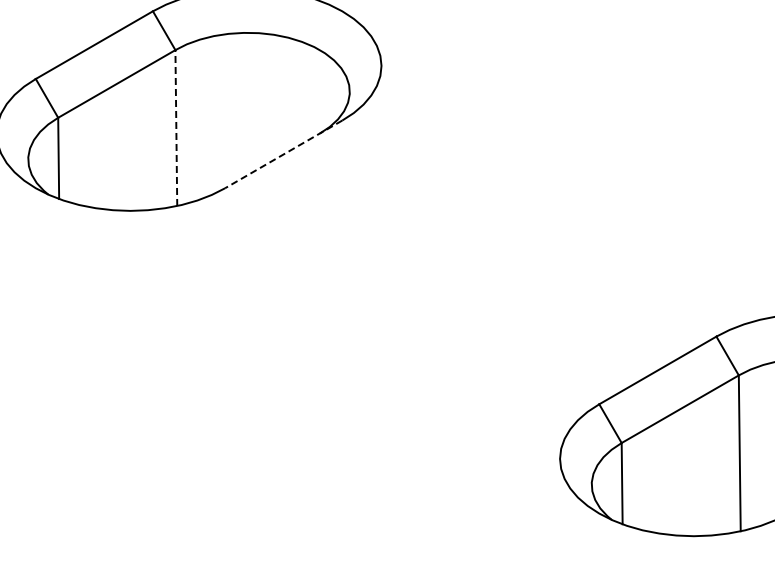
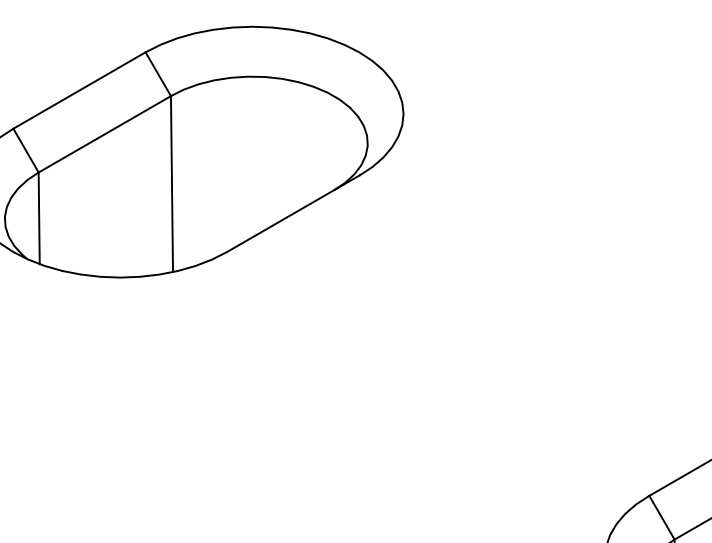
line: (176, 128) -> (172, 184), dashed -> solid
line: (283, 154) -> (292, 213), dashed -> solid

